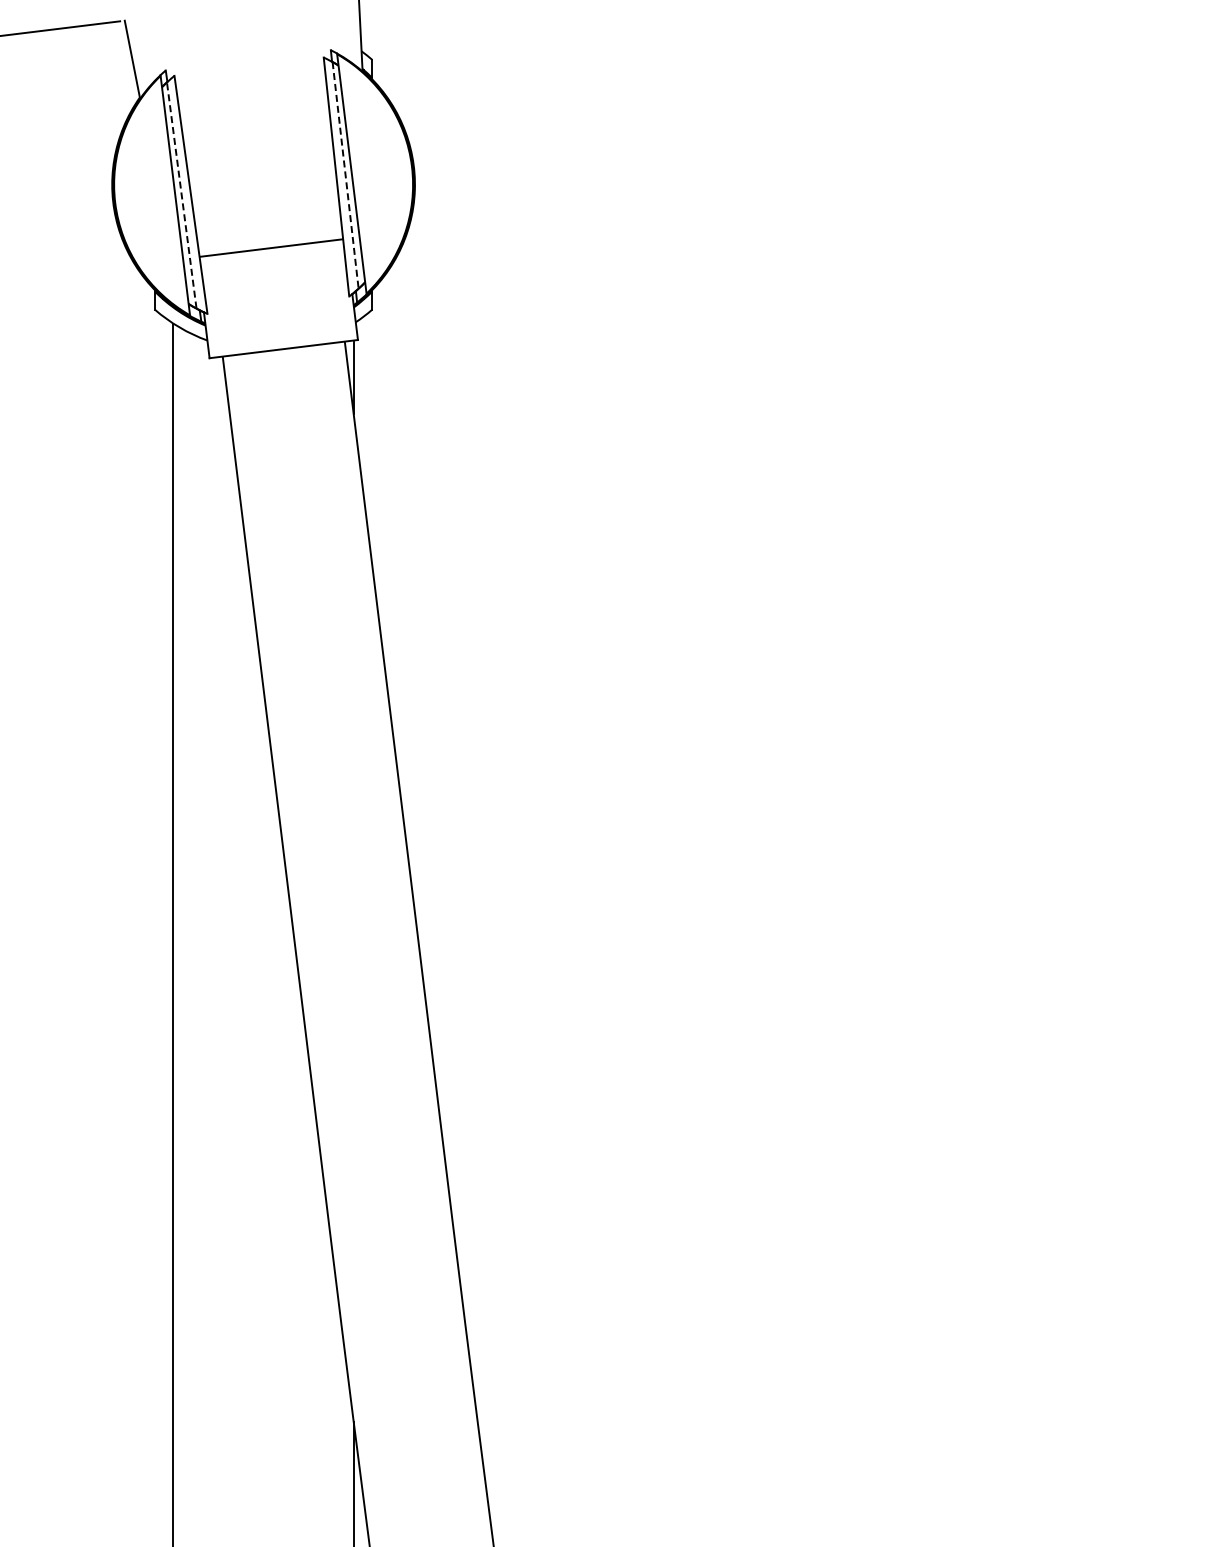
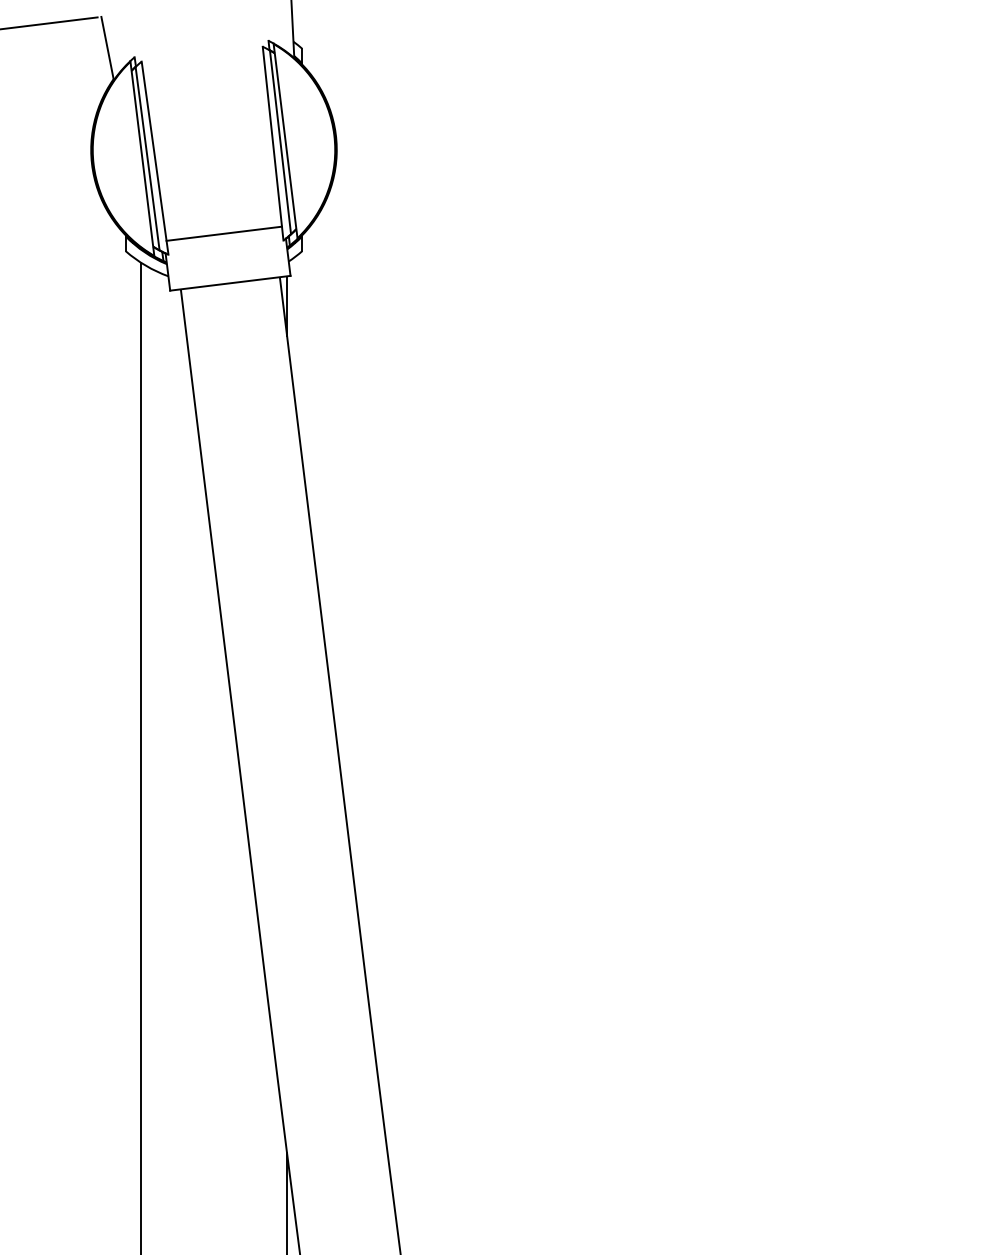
line: (345, 175) -> (280, 142), dashed -> solid
line: (181, 195) -> (147, 158), dashed -> solid
line: (271, 247) -> (224, 233), moved

